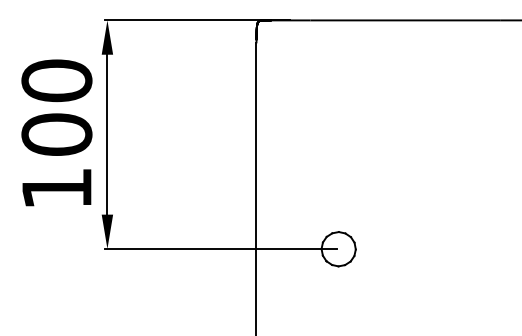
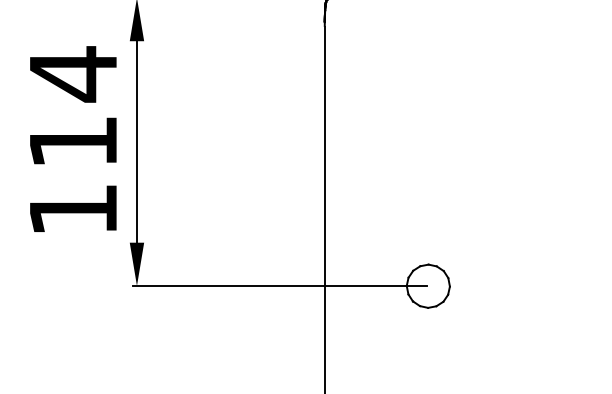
text: (56, 106) -> (72, 106), 100 -> 114

